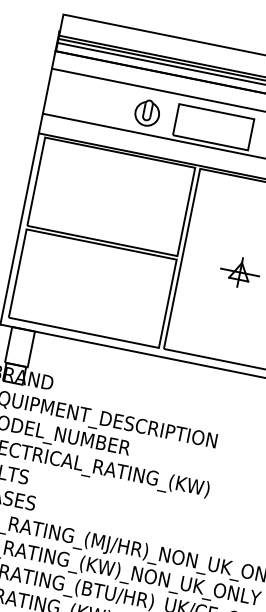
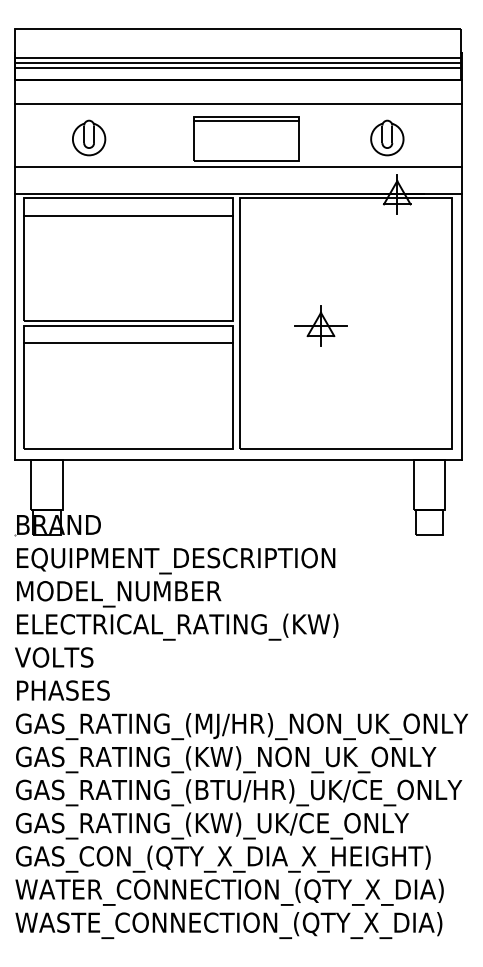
part: (147, 112) -> (89, 137), moved
line: (216, 113) -> (246, 120), added
line: (117, 165) -> (128, 215), added
line: (99, 257) -> (128, 343), added

